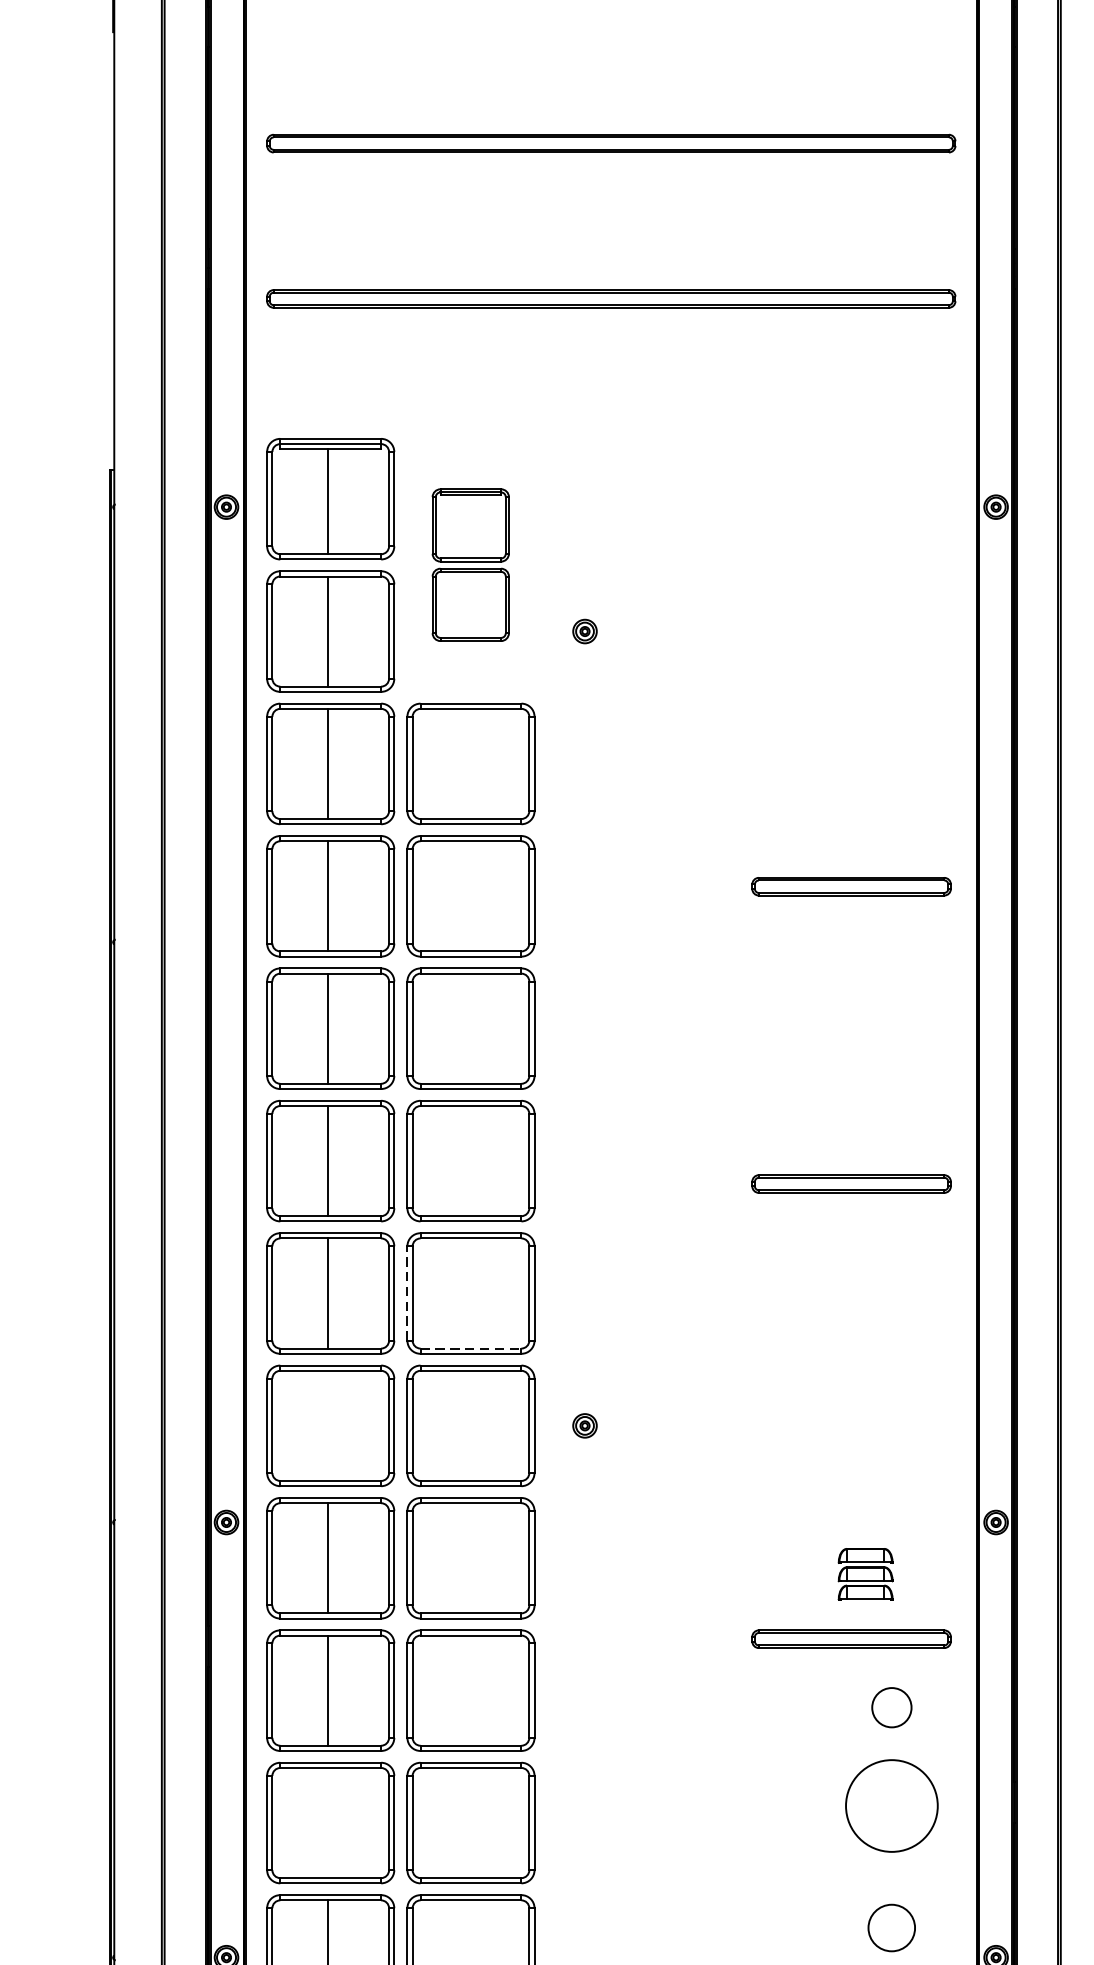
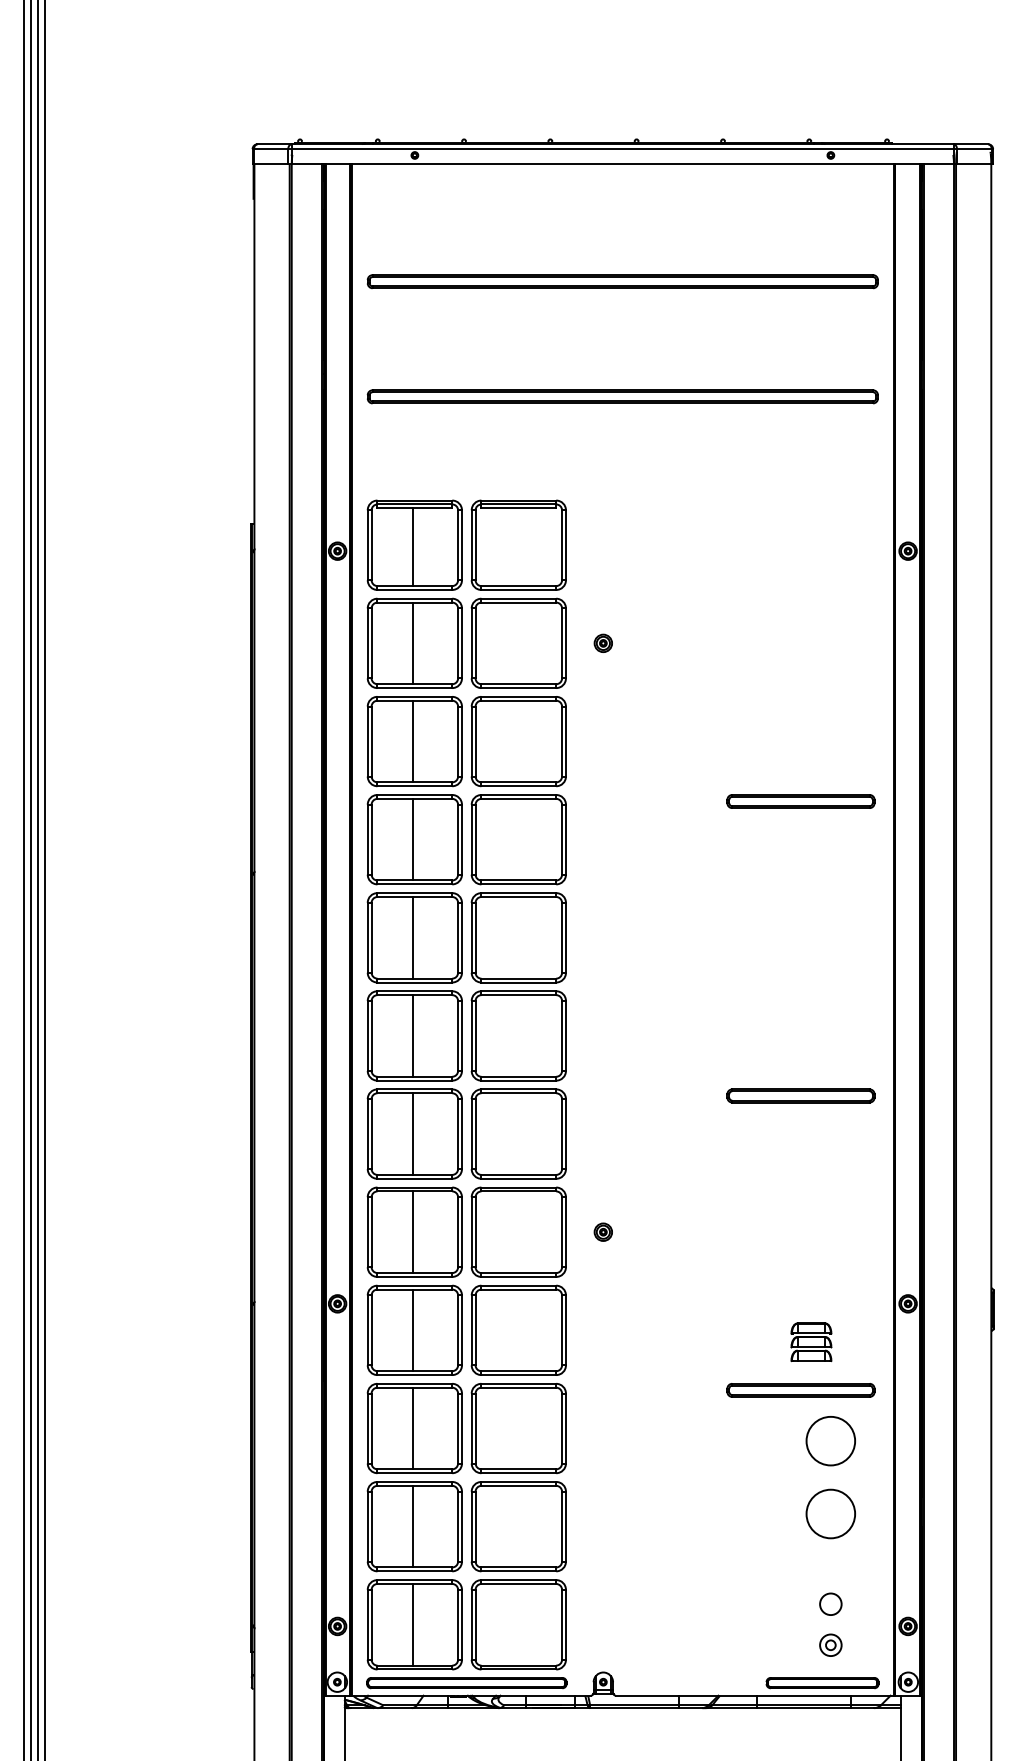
part: (470, 564) -> (518, 593), size x1.67
part: (850, 886) -> (800, 801), moved
part: (850, 1183) -> (800, 1095), moved
line: (407, 1294) -> (471, 1134), dashed -> solid
line: (471, 1347) -> (519, 1174), dashed -> solid
line: (328, 1426) -> (413, 1232), added
circle: (891, 1706) -> (830, 1440), size x1.67
circle: (891, 1805) -> (830, 1513), size x0.71
line: (328, 1822) -> (413, 1526), added
circle: (891, 1926) -> (830, 1603), size x0.62

